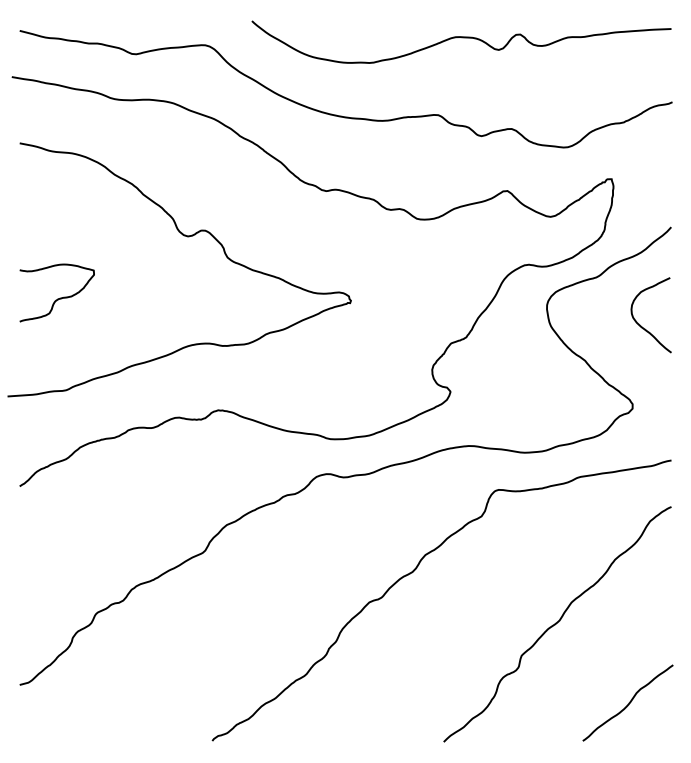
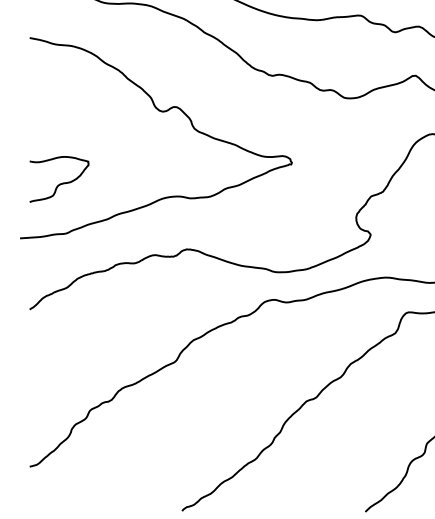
curve: (57, 298) -> (59, 183), moved

